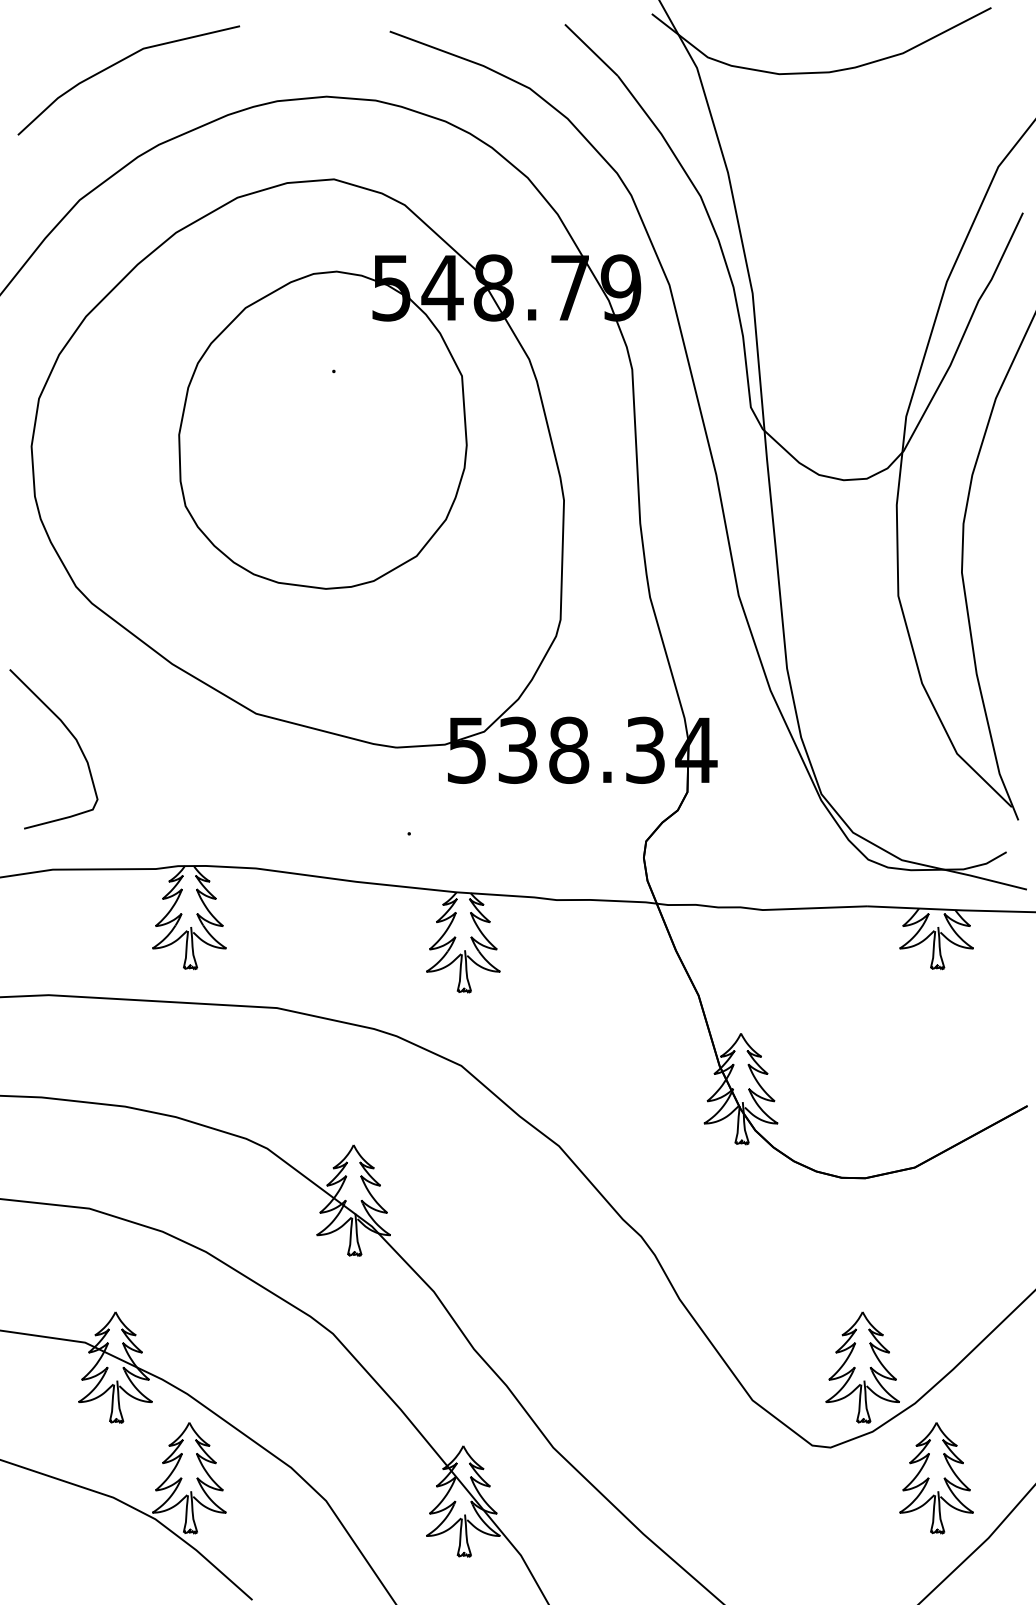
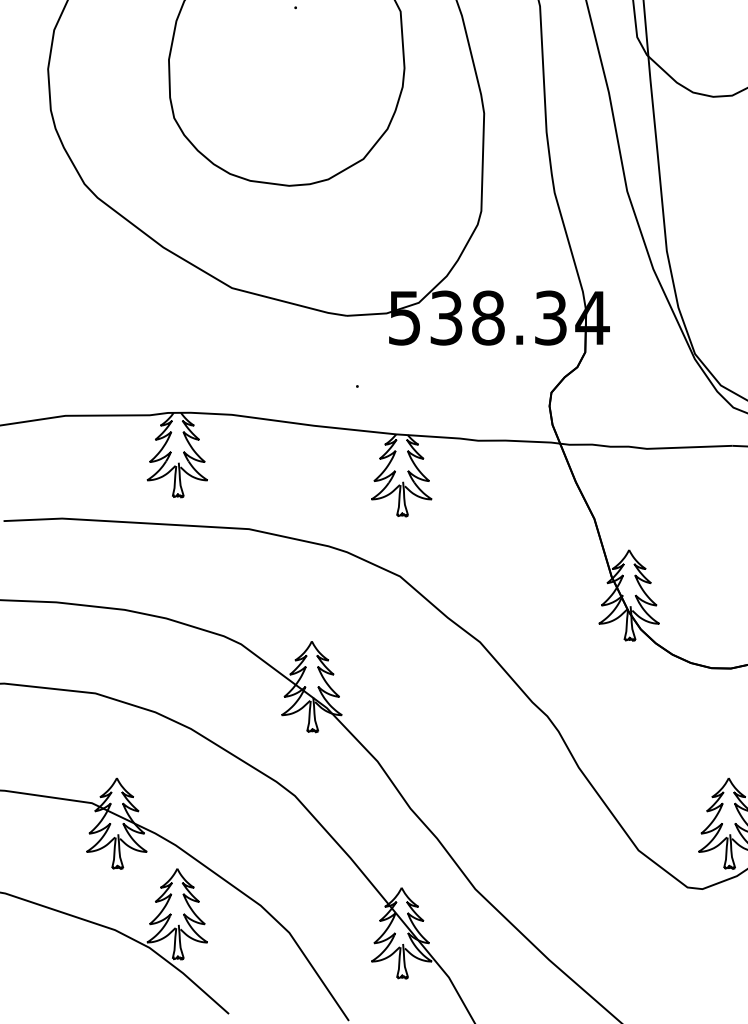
curve: (70, 734) -> (79, 305), removed

